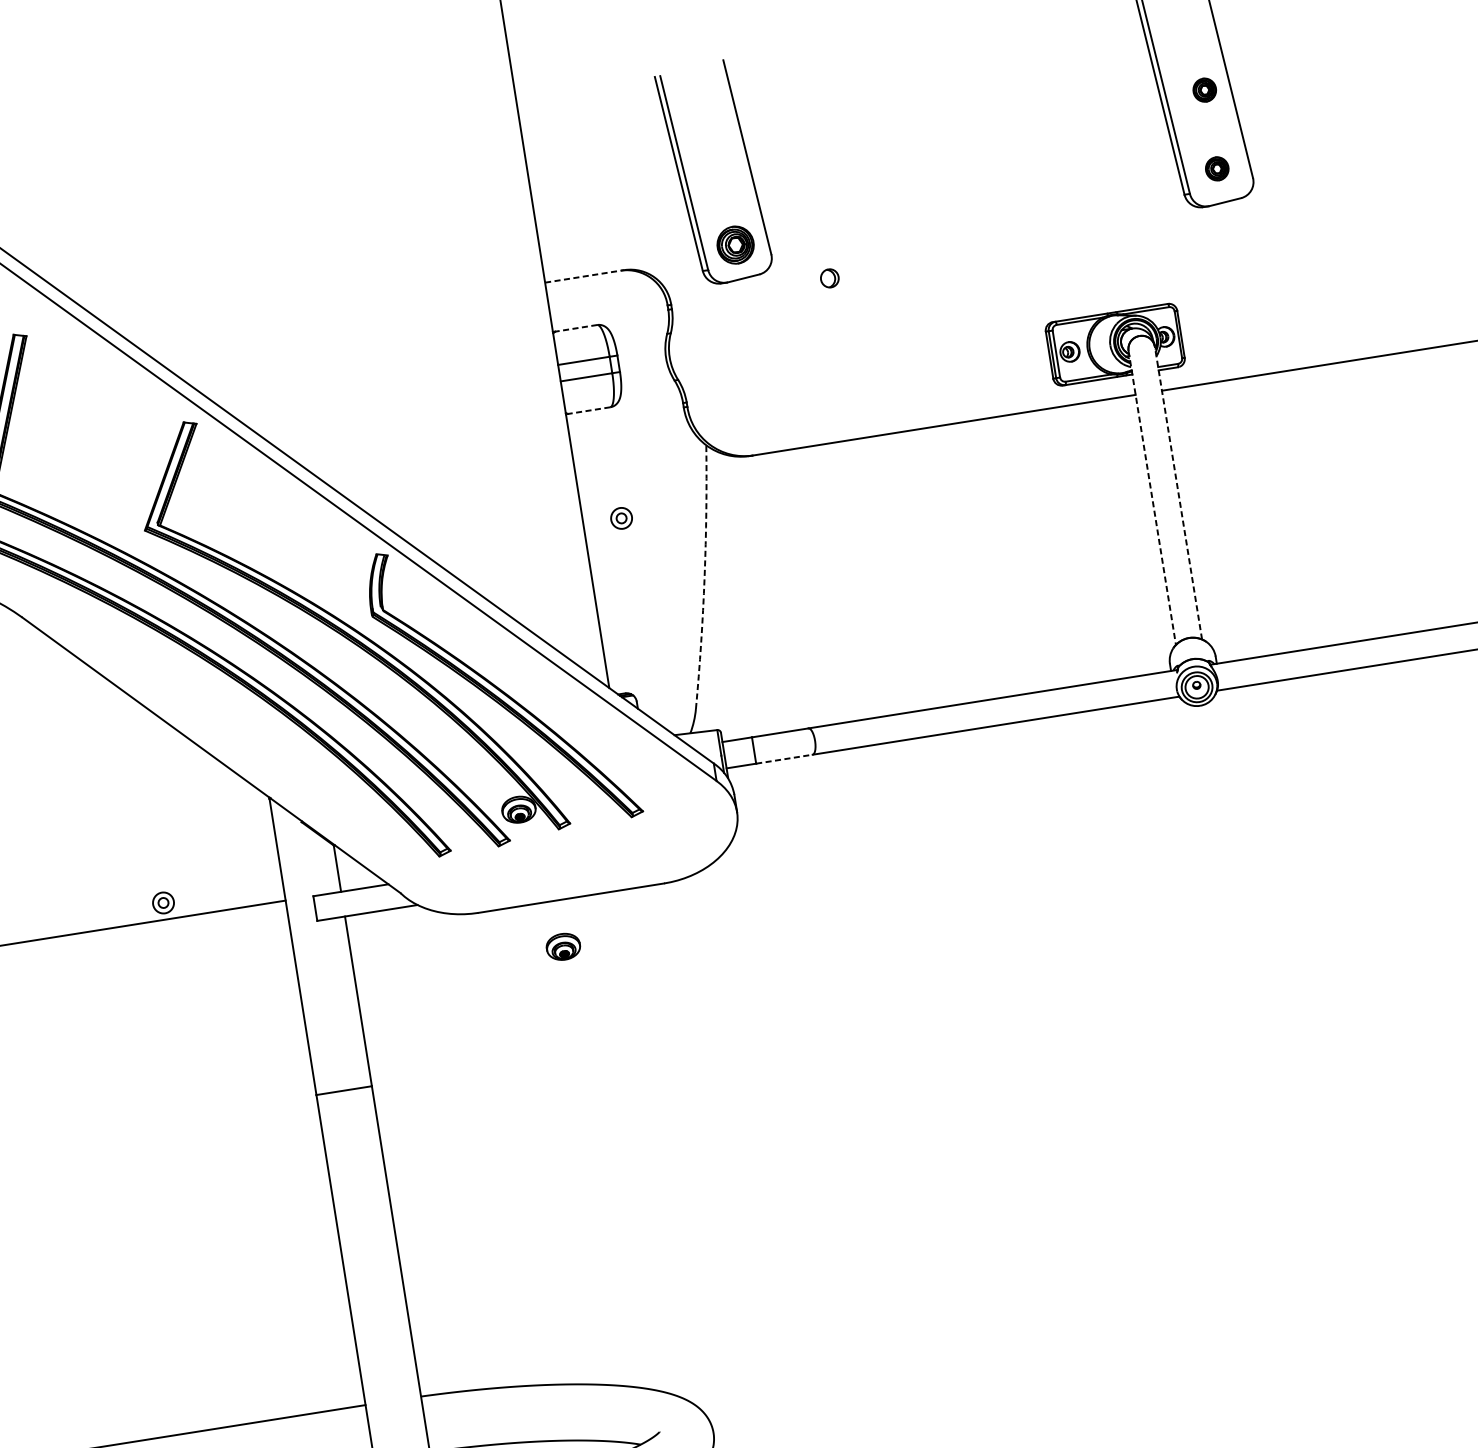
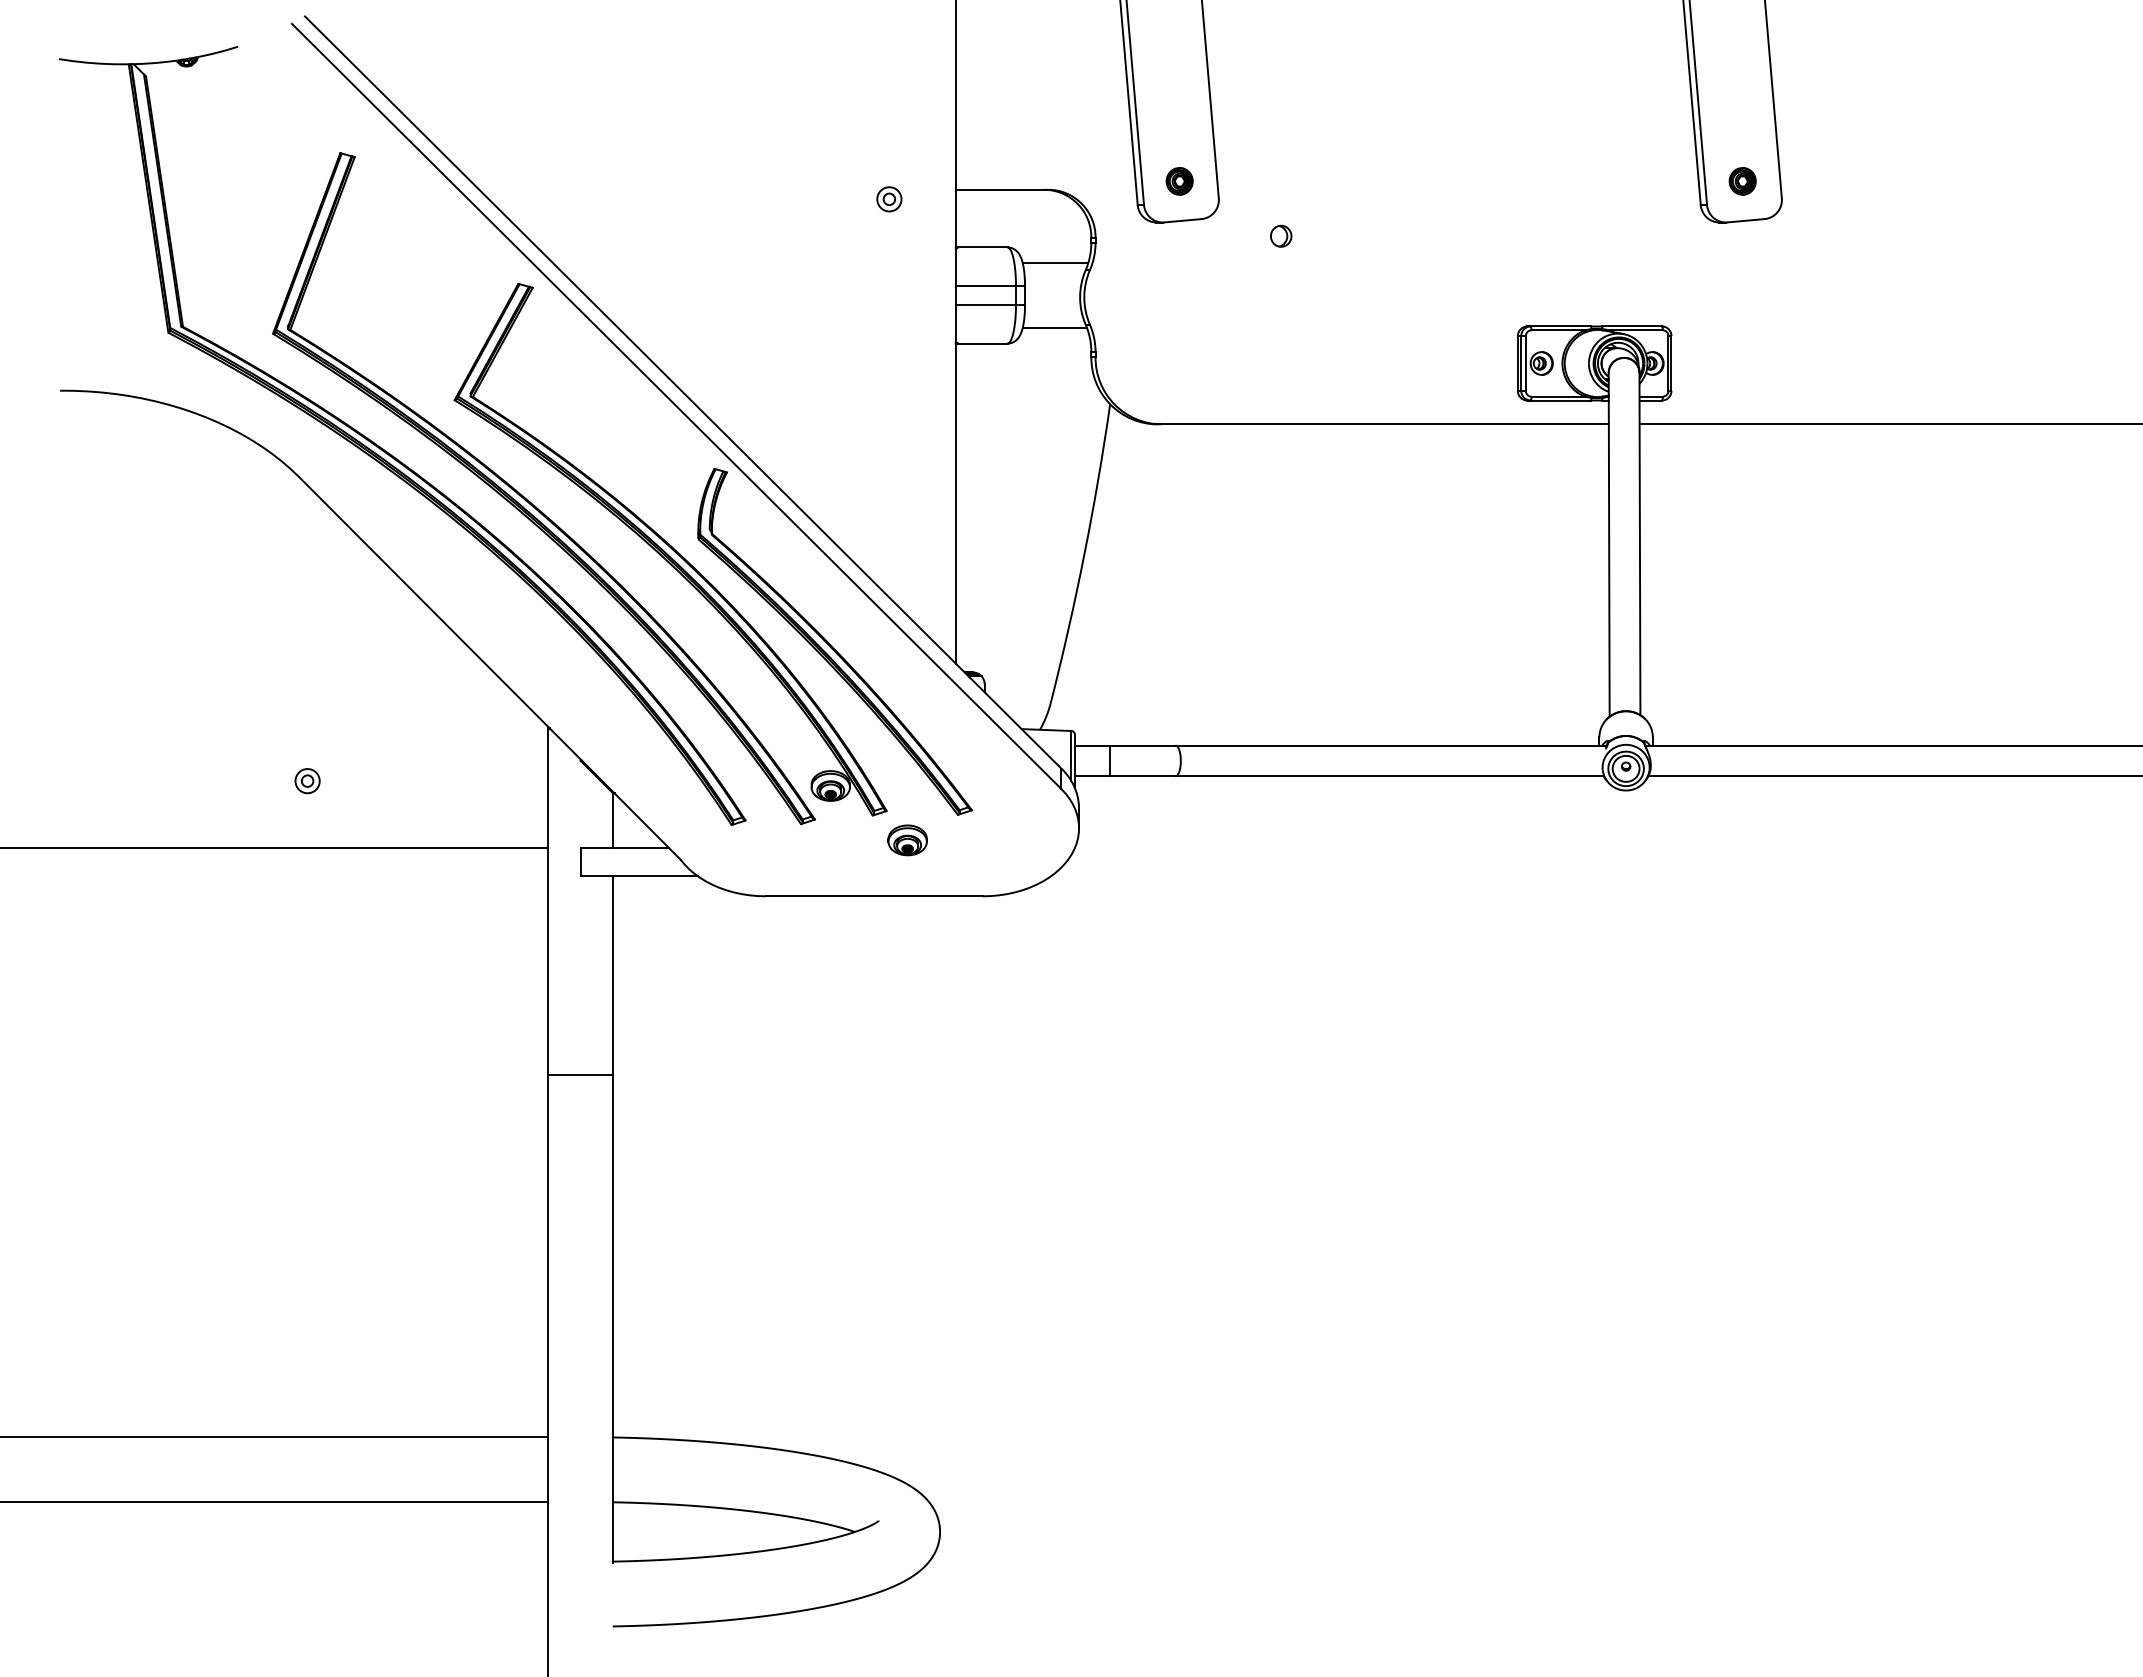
part: (1204, 90) -> (1742, 89), removed
part: (735, 245) -> (1179, 181), size x0.62
line: (585, 276) -> (1002, 189), dashed -> solid
line: (575, 328) -> (982, 247), dashed -> solid
line: (640, 332) -> (1055, 263), added
line: (648, 387) -> (1054, 327), added
line: (588, 410) -> (982, 343), dashed -> solid
line: (1178, 492) -> (1639, 543), dashed -> solid
line: (1152, 497) -> (1609, 544), dashed -> solid
part: (621, 518) -> (889, 199), moved
arc: (704, 577) -> (1084, 554), dashed -> solid
line: (785, 759) -> (1143, 776), dashed -> solid
part: (163, 903) -> (307, 781), moved
part: (563, 946) -> (907, 840), moved

